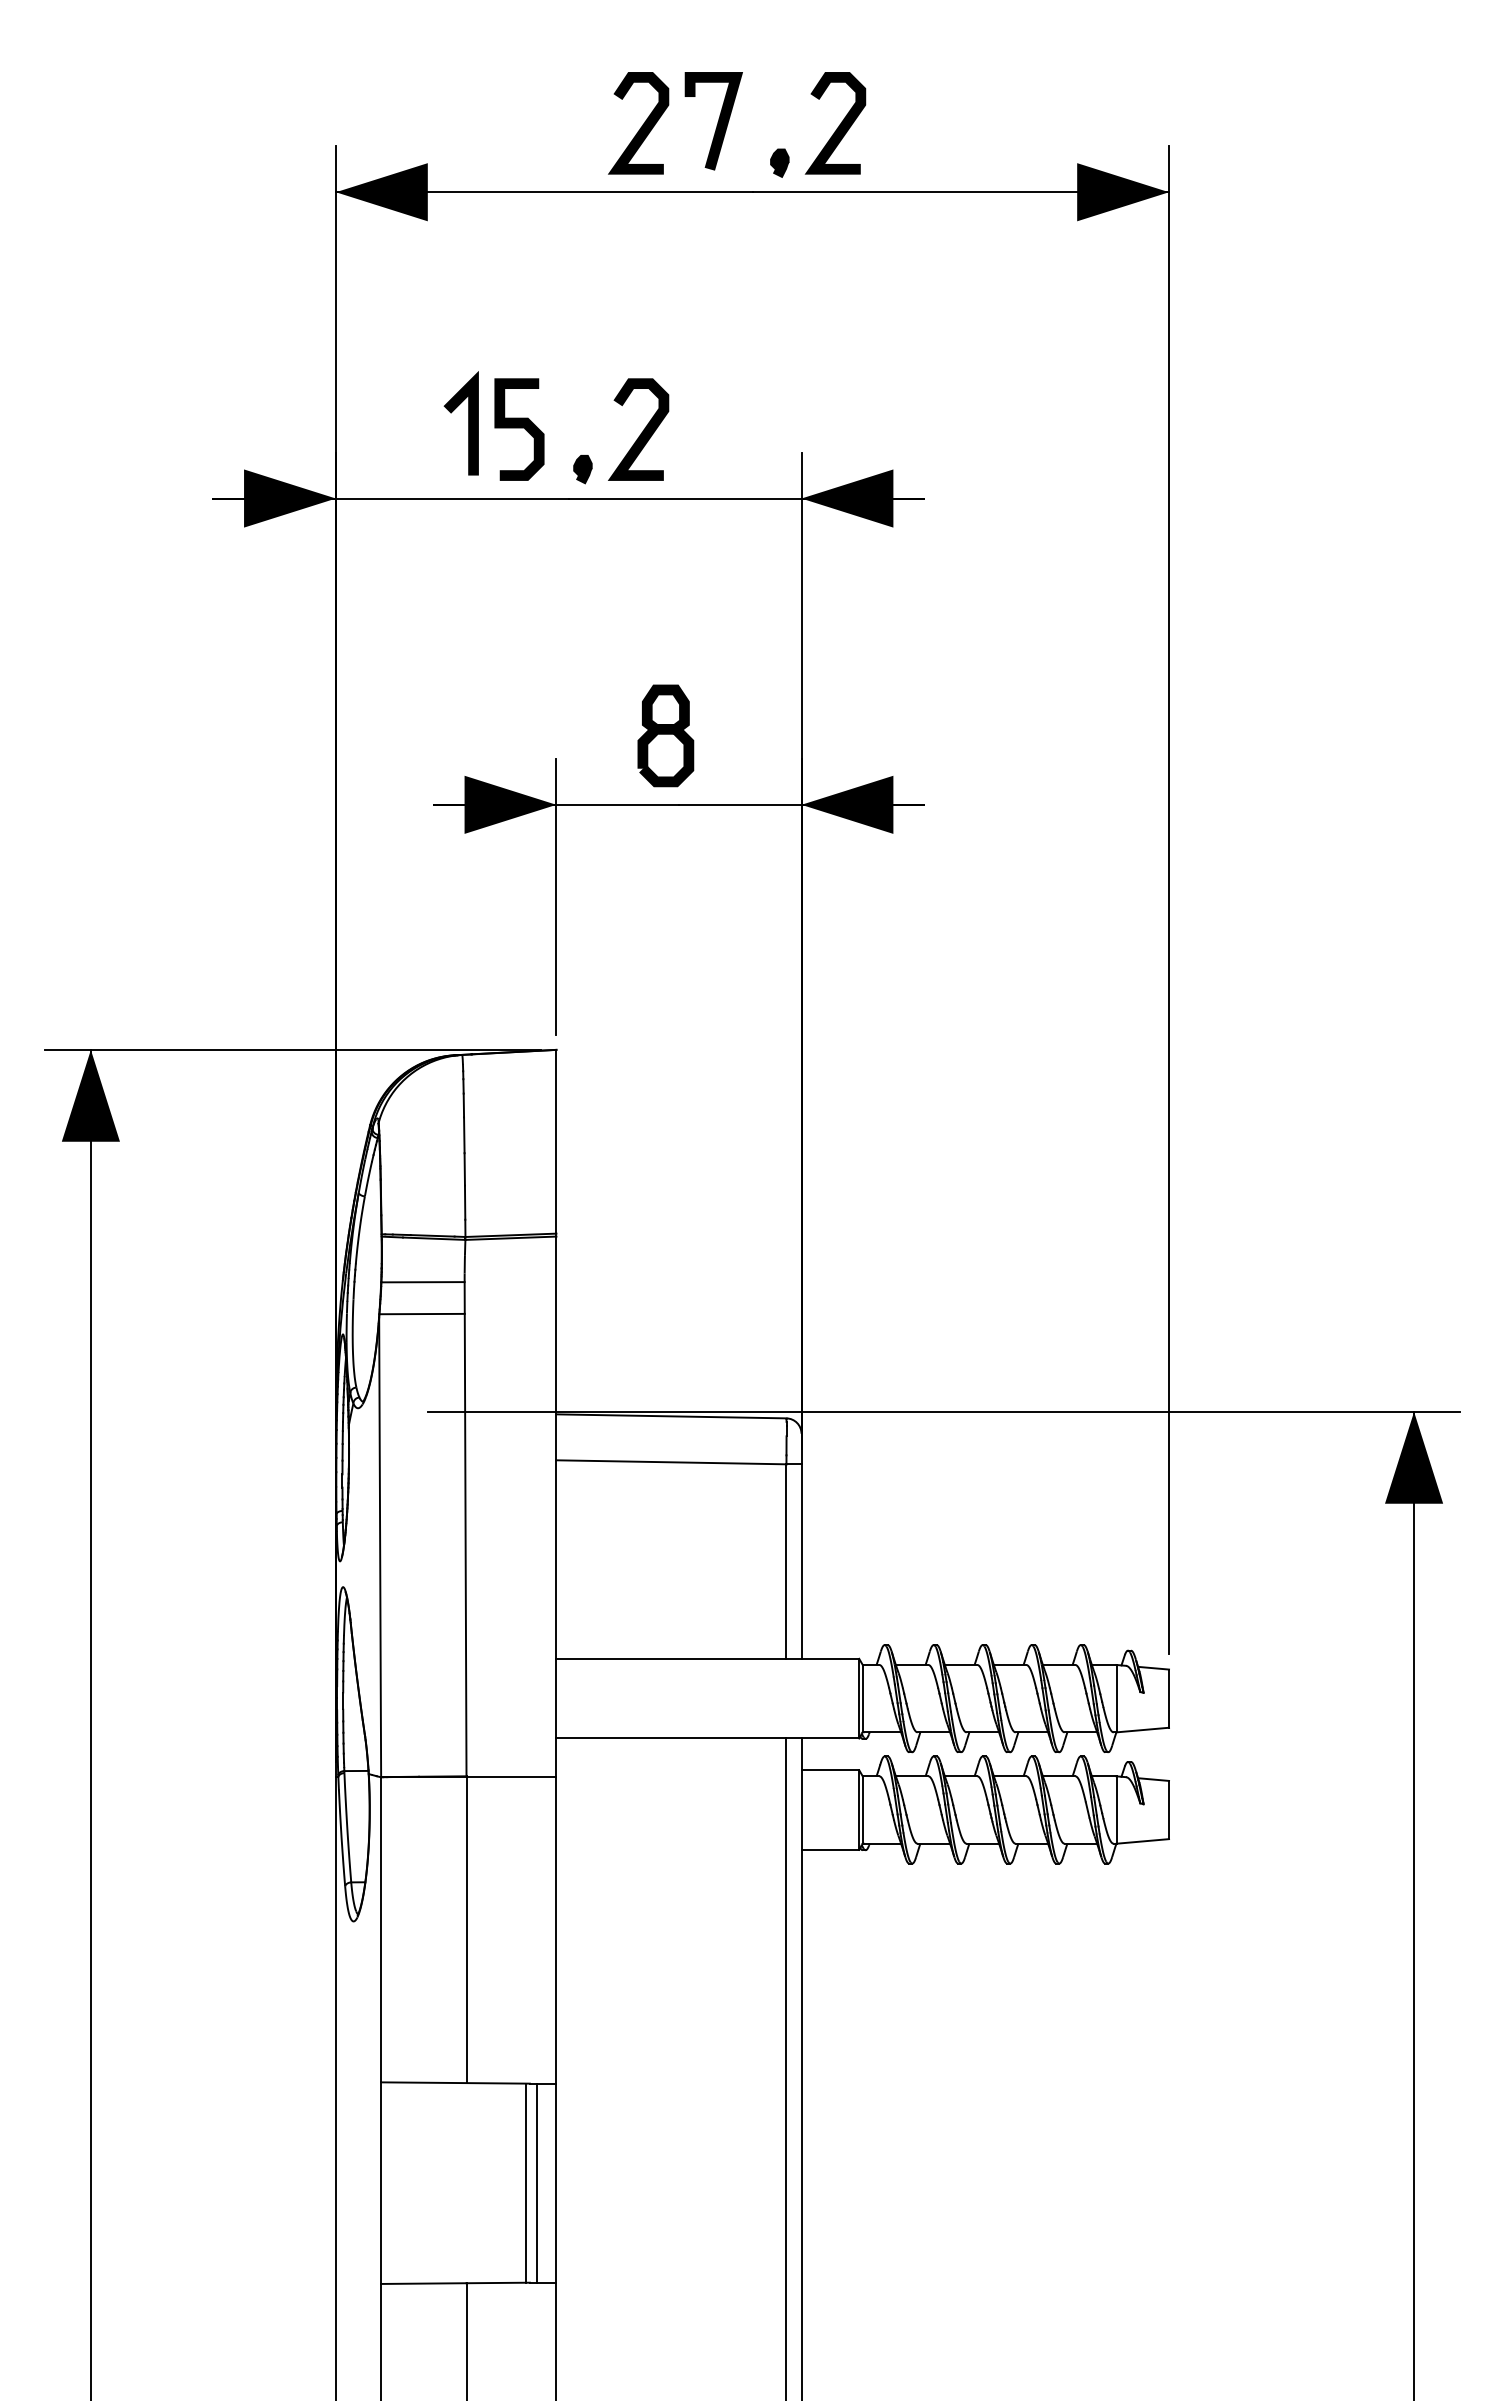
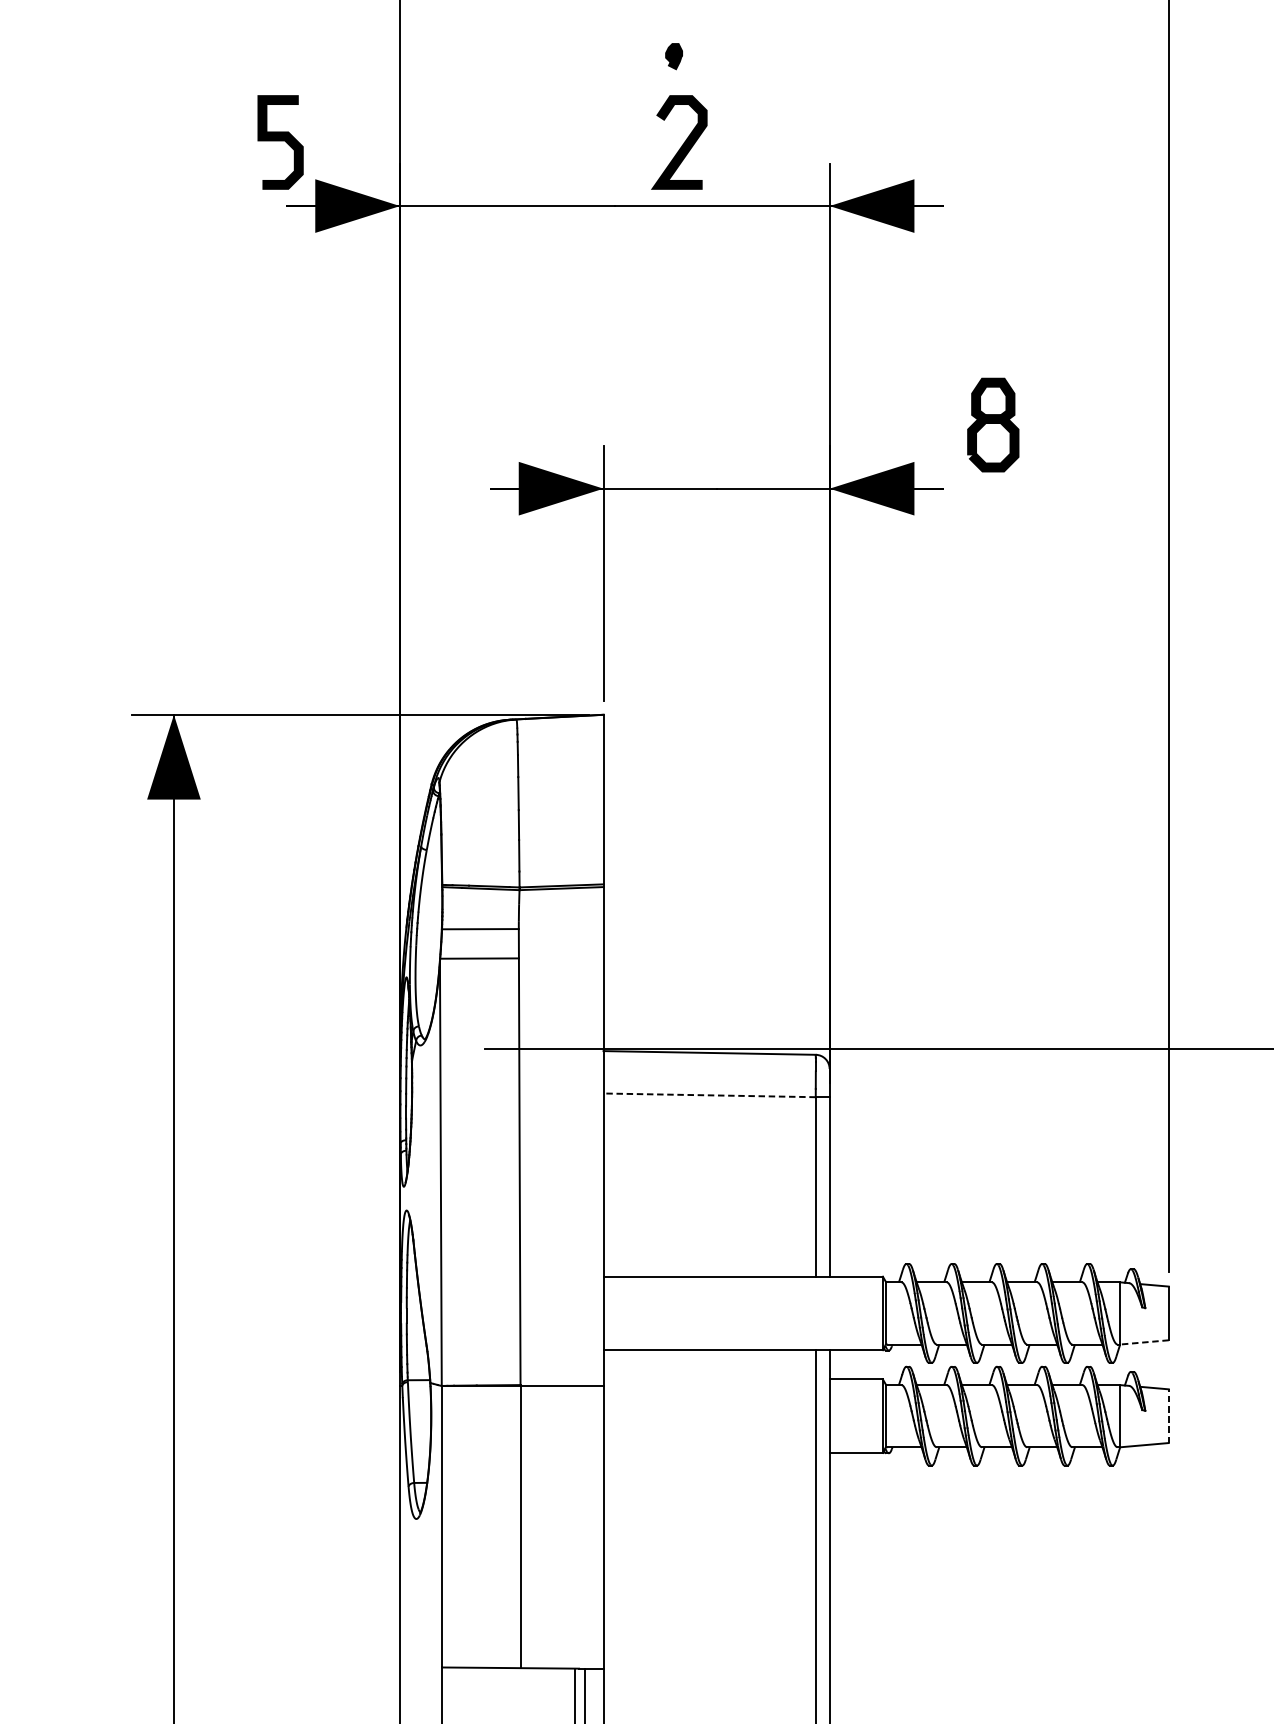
line: (468, 423) -> (522, 136), removed
curve: (519, 428) -> (280, 141), moved
part: (582, 469) -> (673, 56), moved
part: (665, 735) -> (992, 424), moved
line: (670, 1462) -> (708, 1095), solid -> dashed
line: (1142, 1730) -> (1144, 1342), solid -> dashed
line: (1169, 1809) -> (1169, 1415), solid -> dashed

